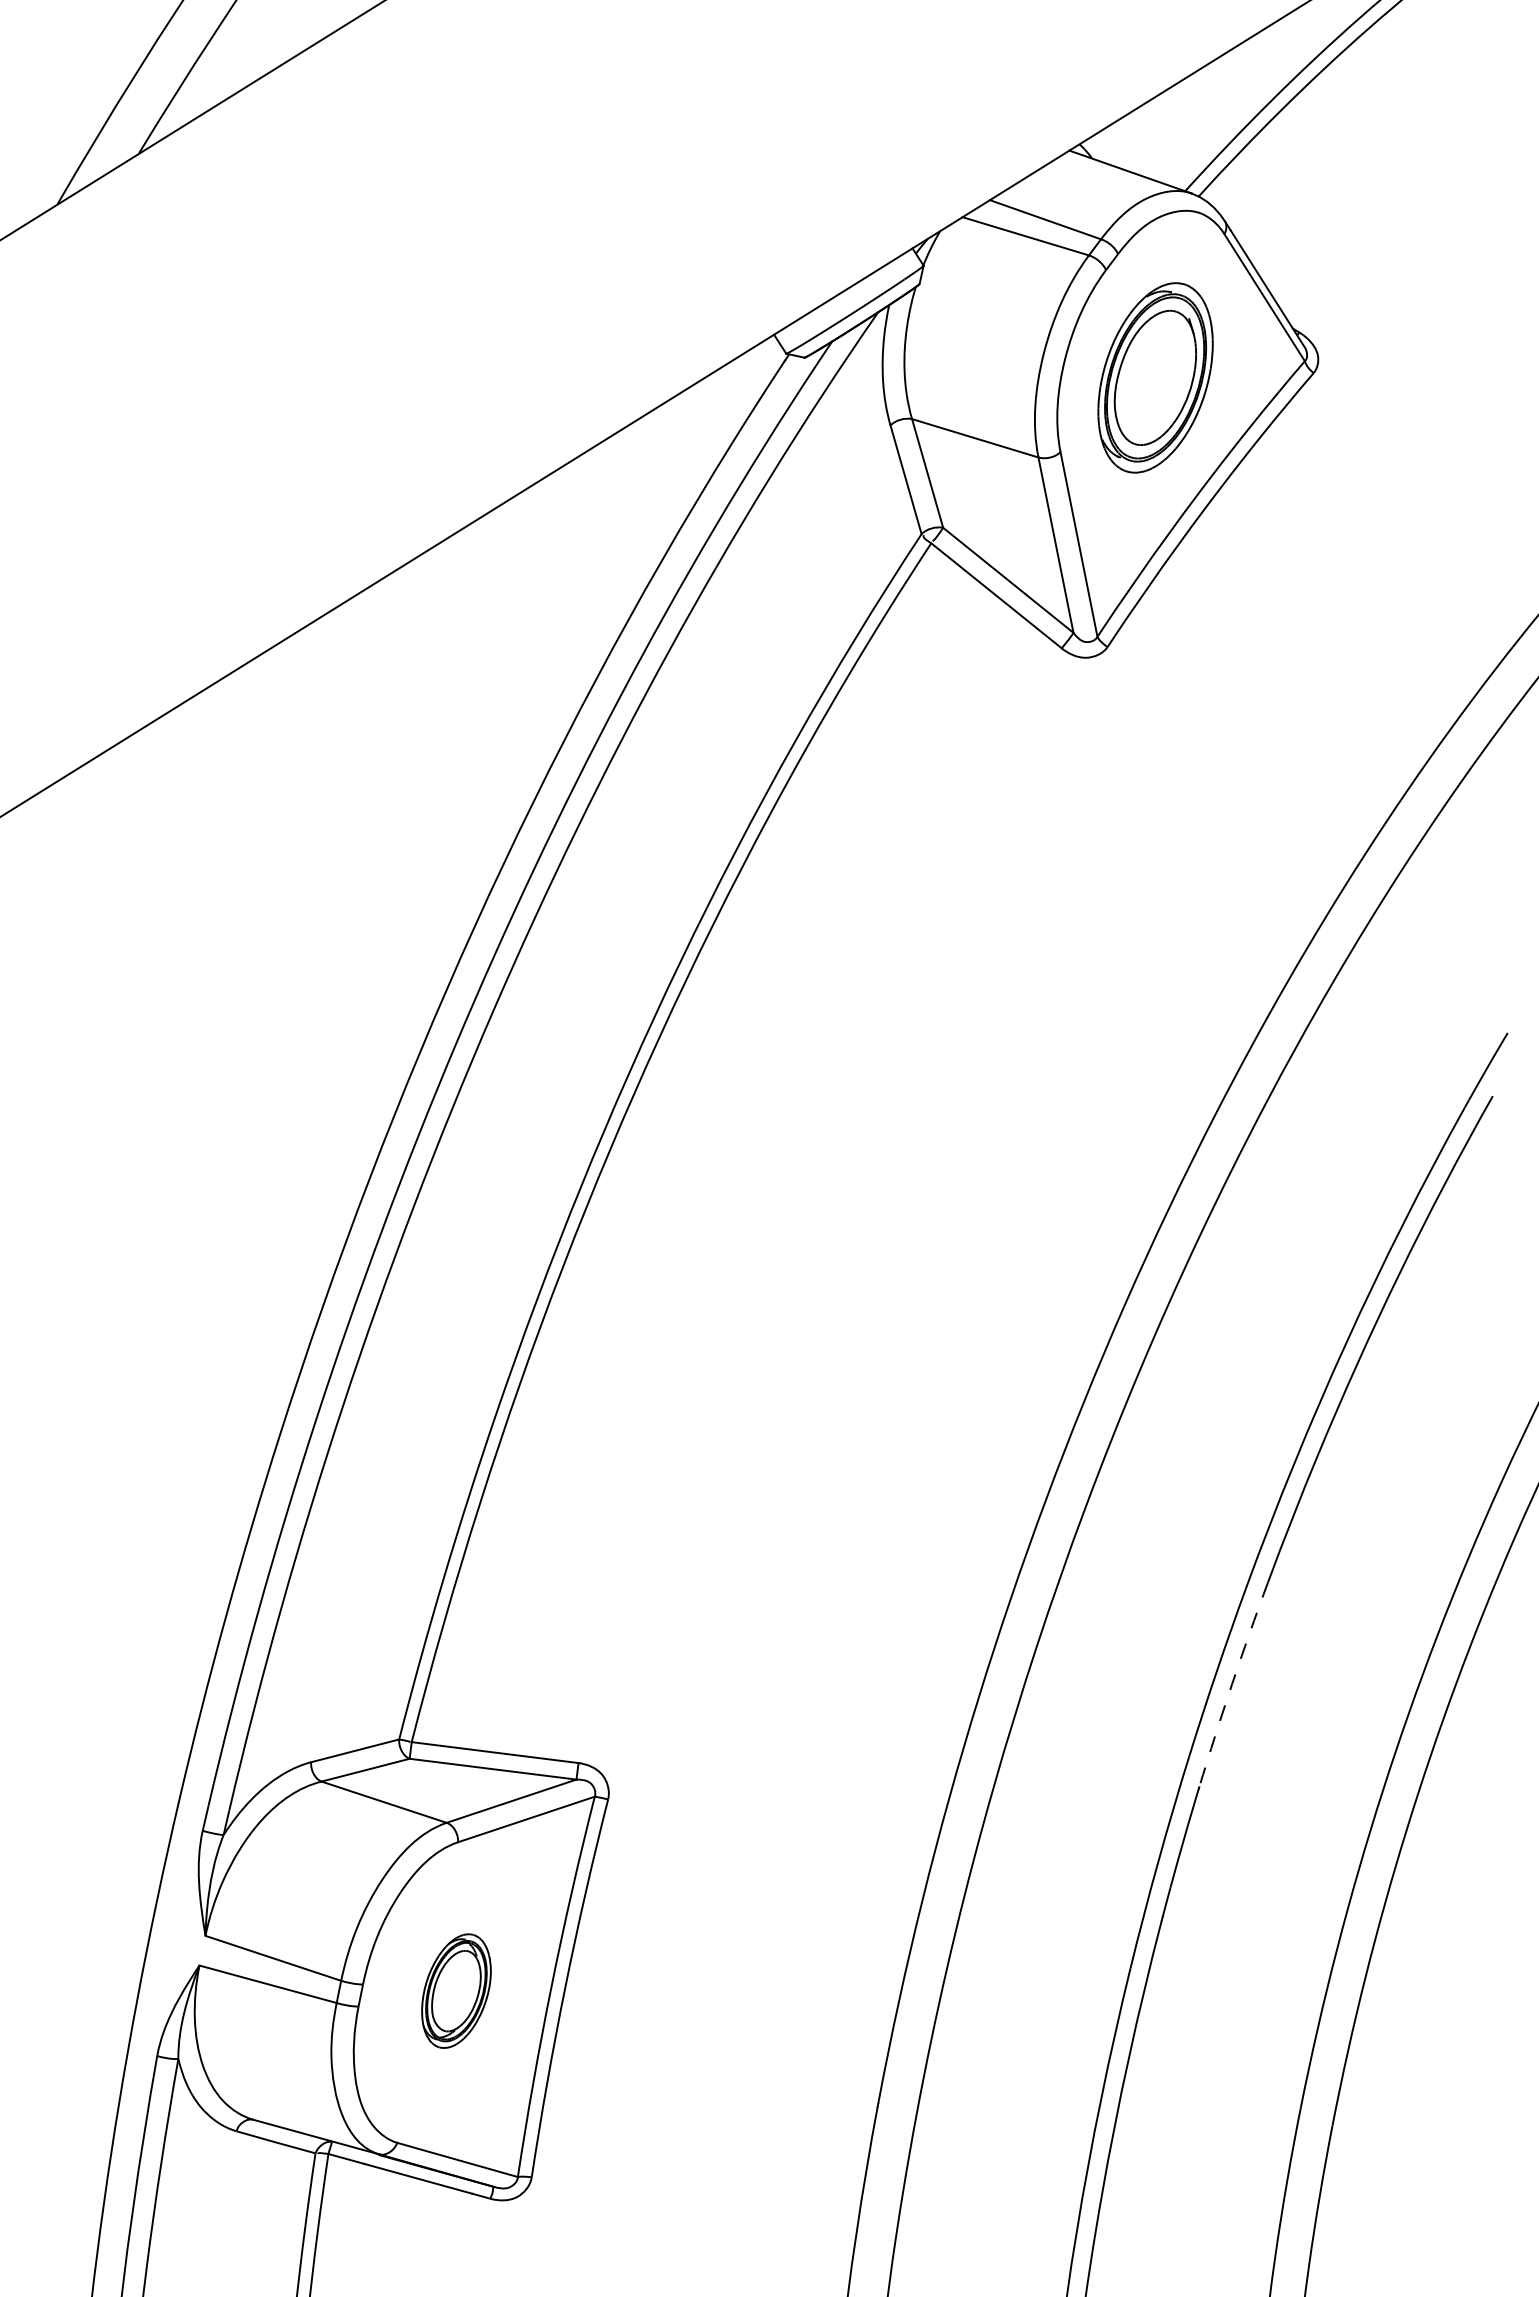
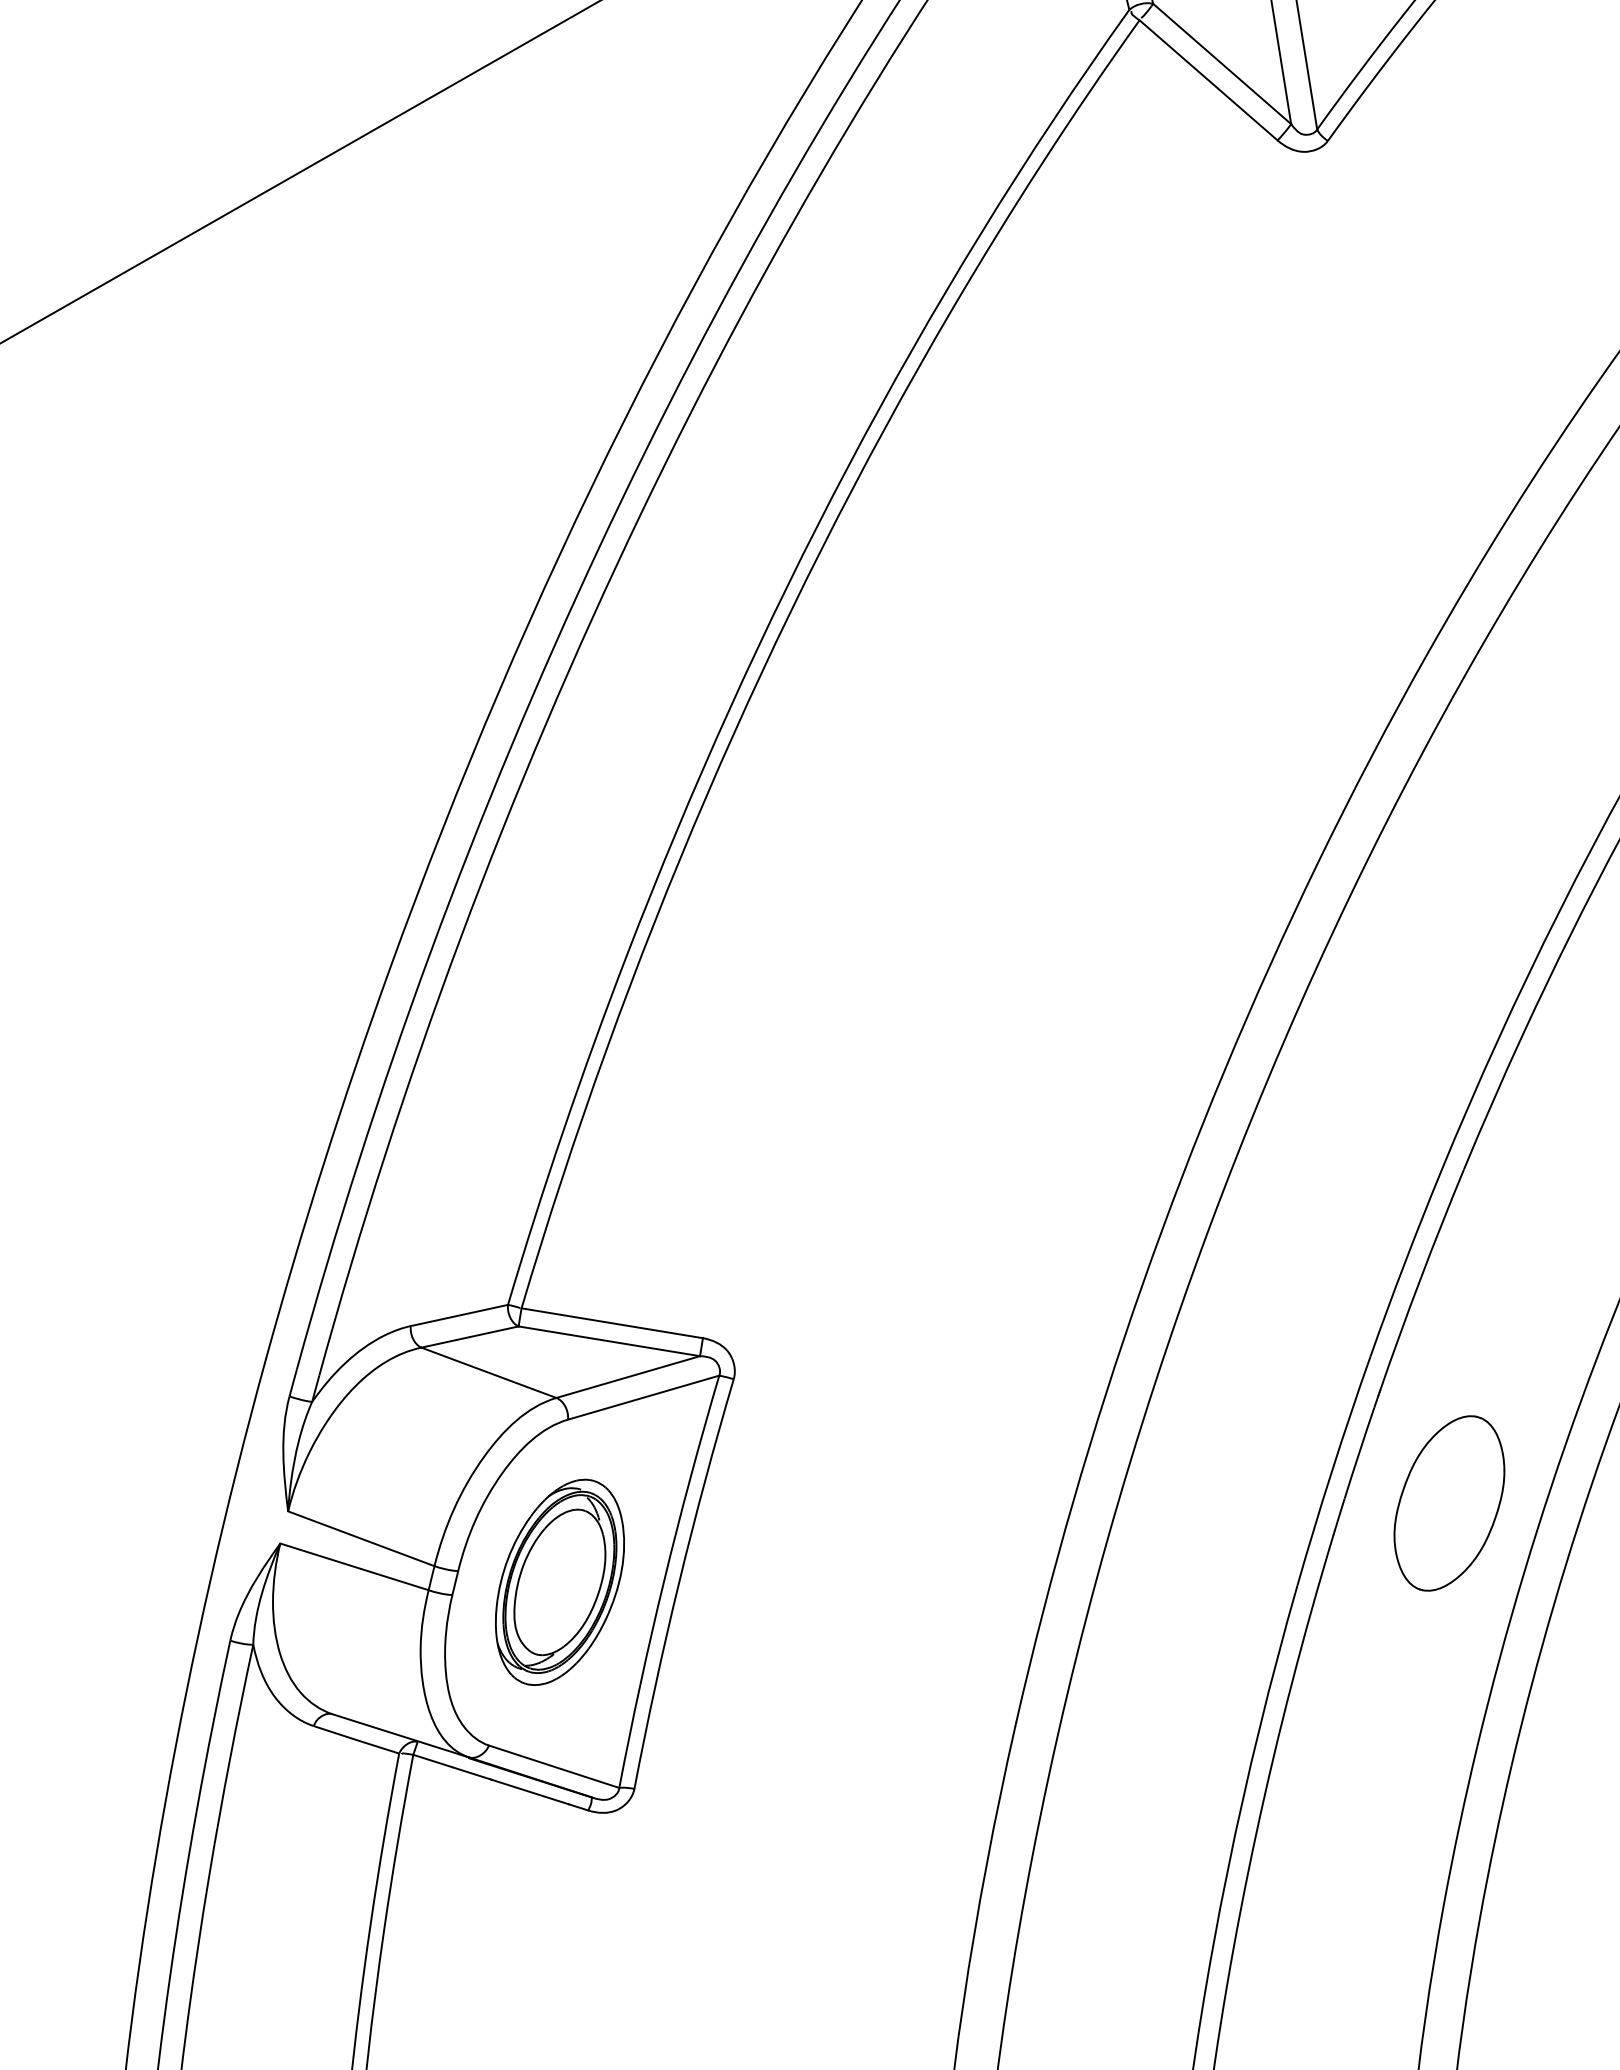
arc: (1232, 1684) -> (1420, 1279), dashed -> solid
part: (1266, 1887) -> (1449, 1503), added
part: (456, 1990) -> (560, 1581), size x1.67

